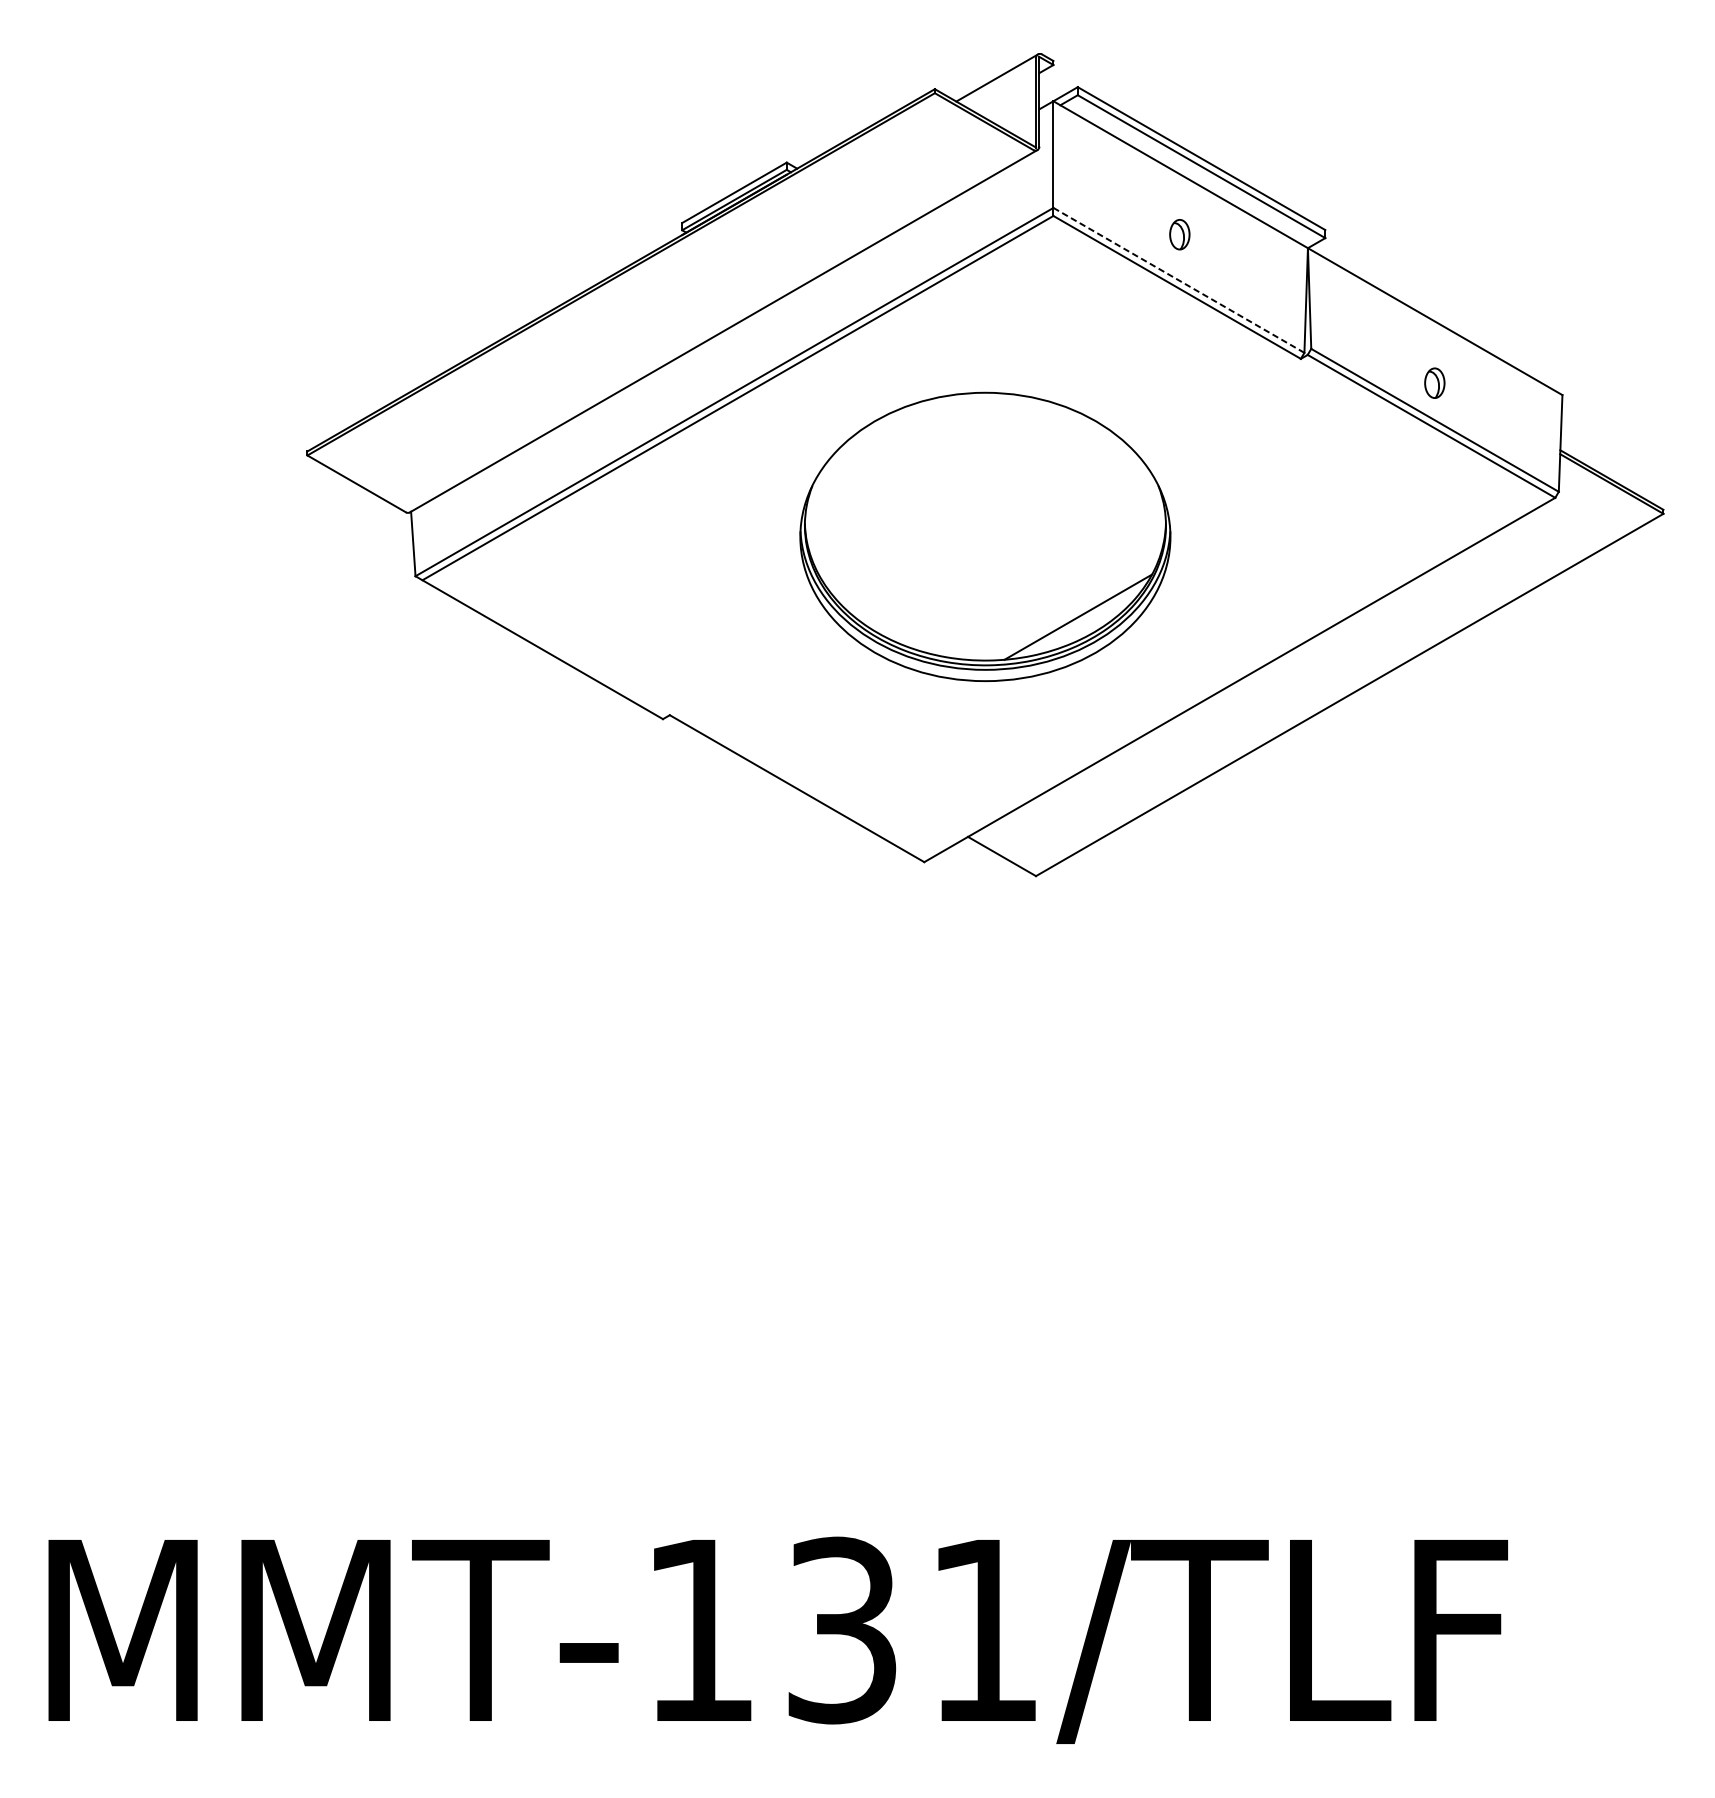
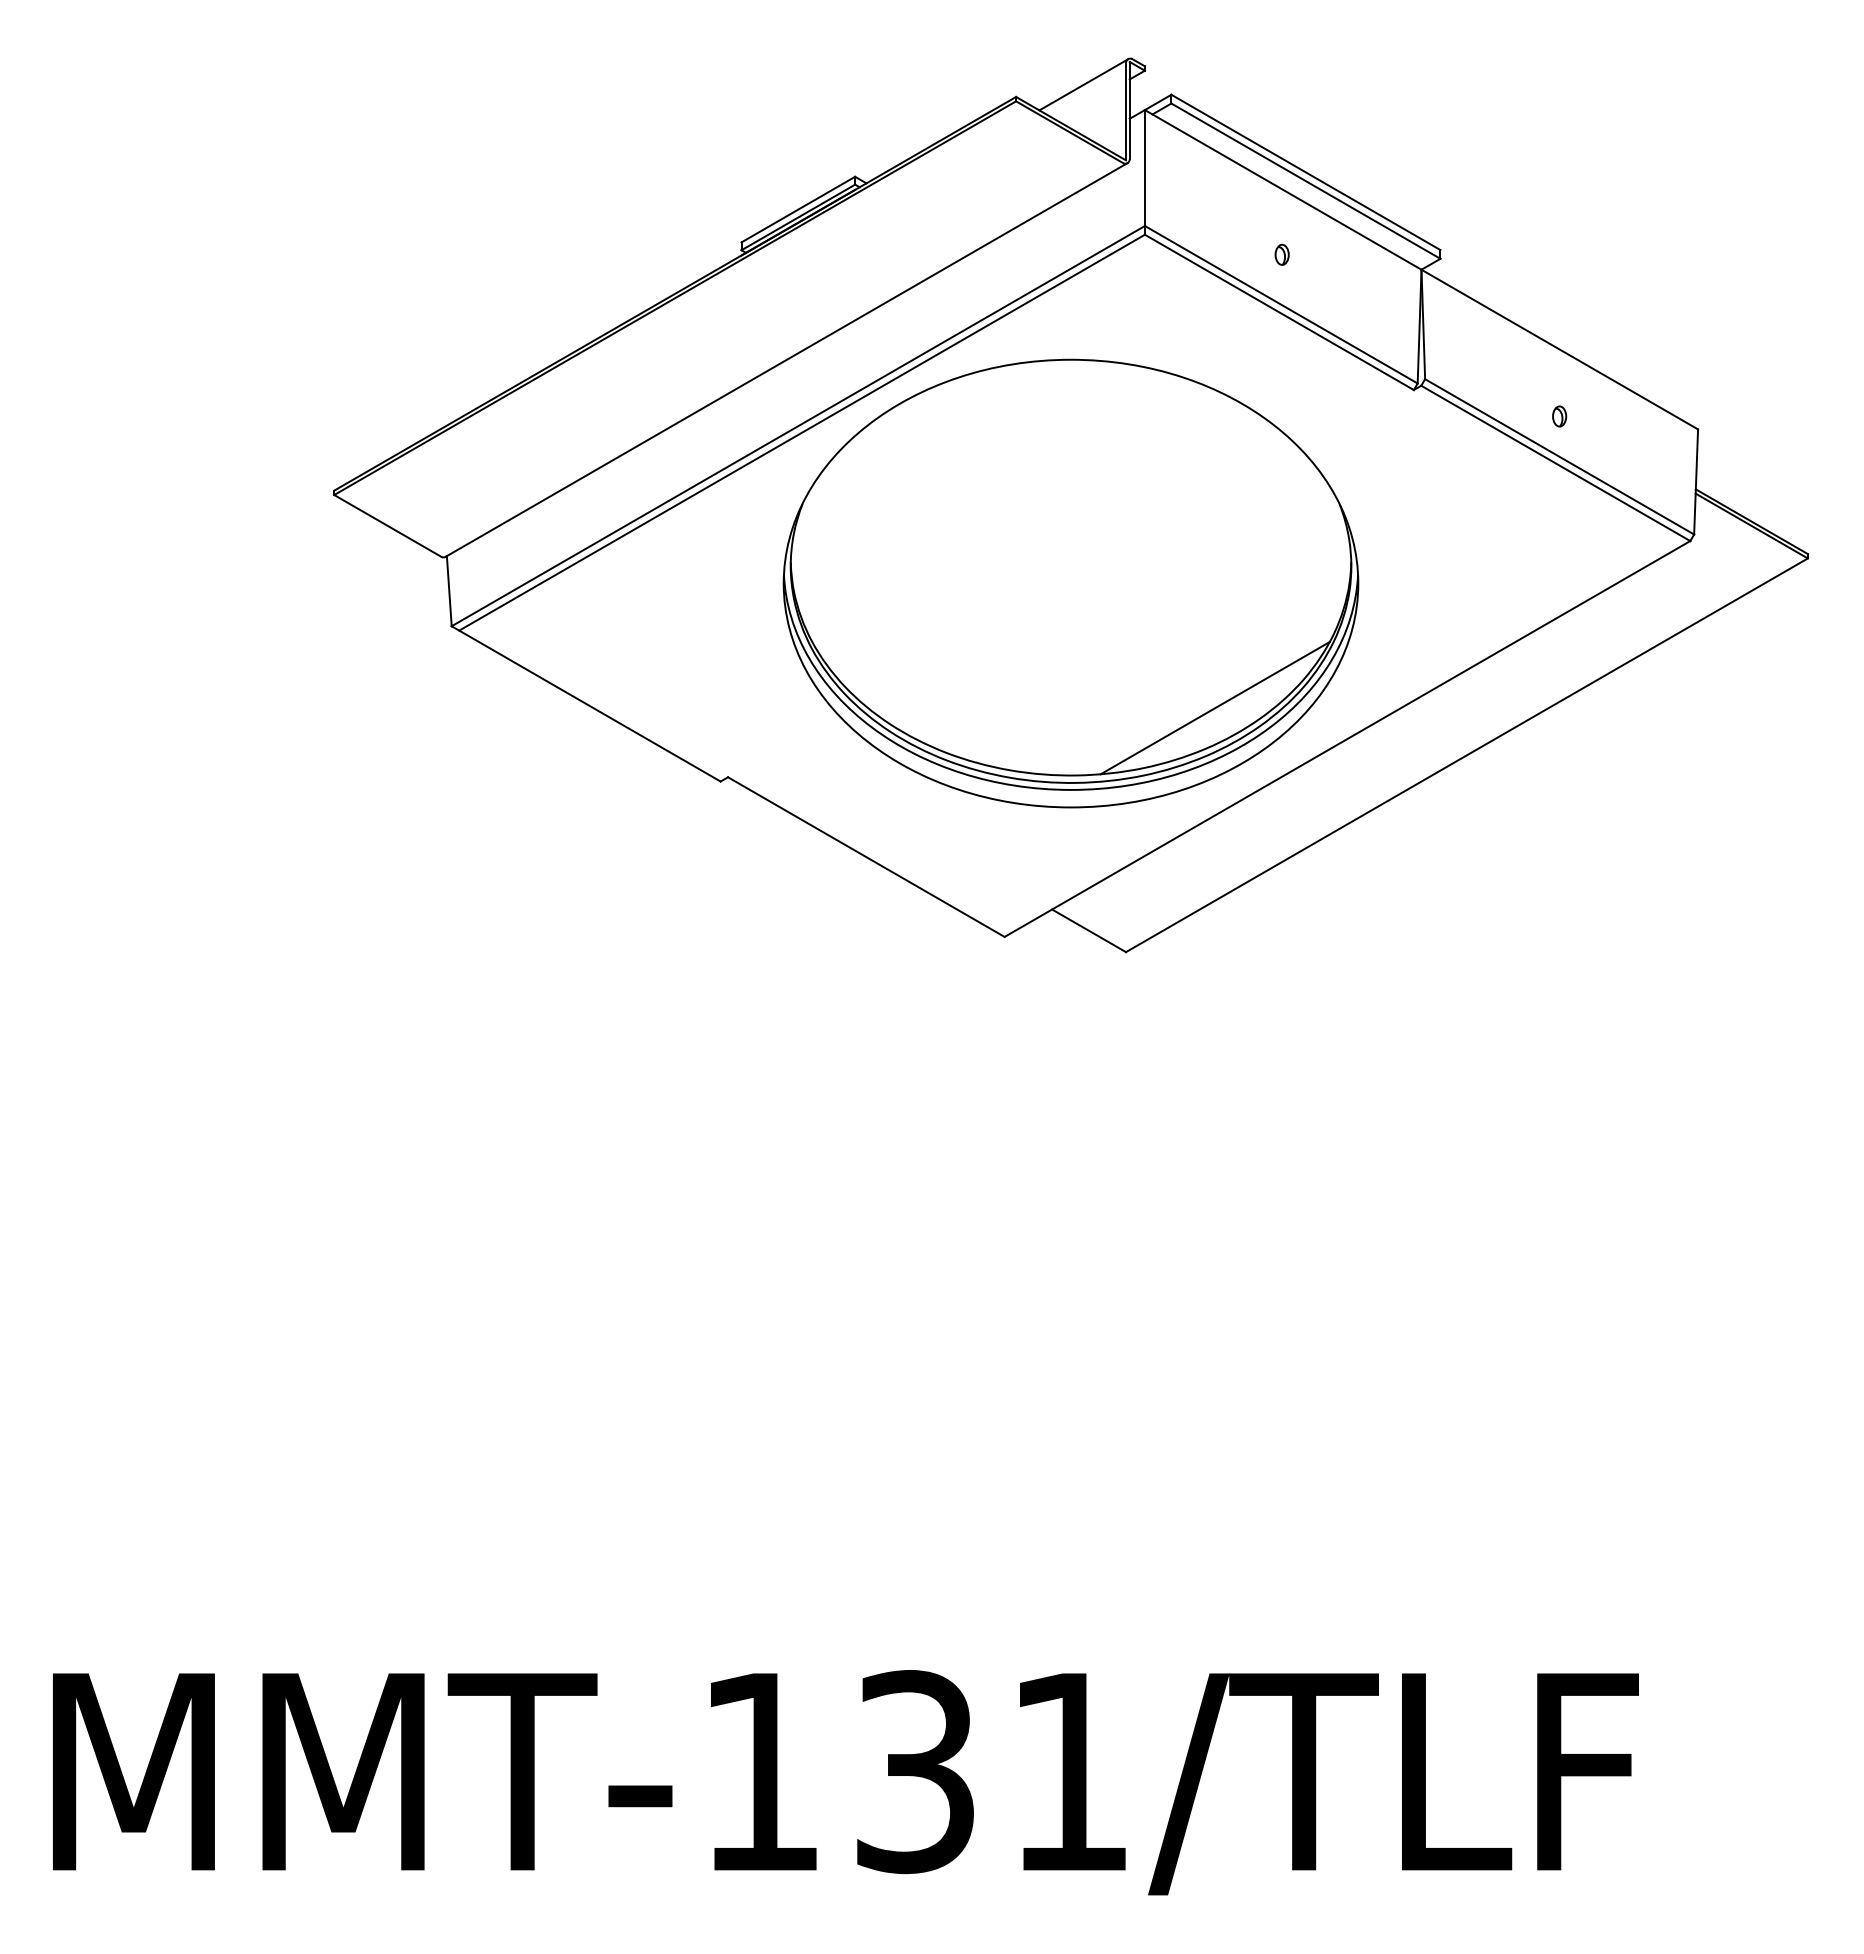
part: (1179, 234) -> (1281, 254), size x0.62
line: (1179, 280) -> (1281, 304), dashed -> solid
part: (1434, 383) -> (1559, 416), size x0.62
part: (984, 536) -> (1070, 583), size x1.43

